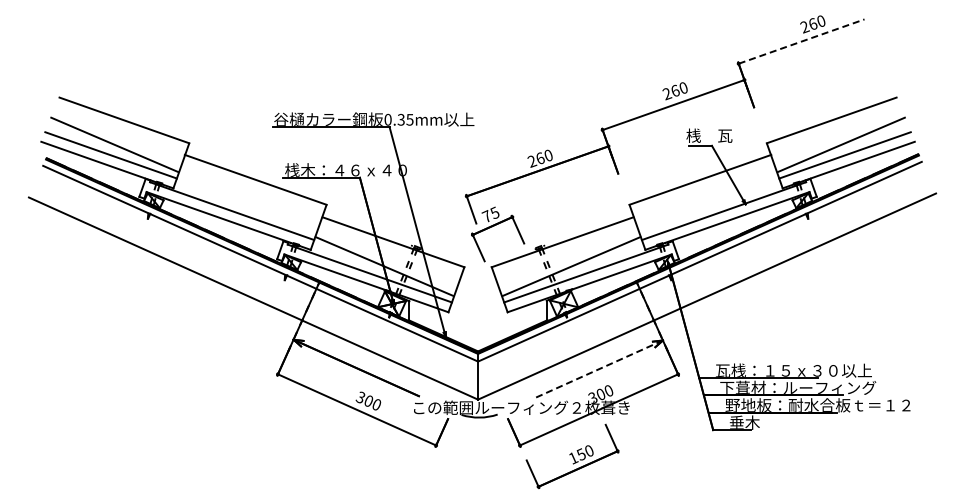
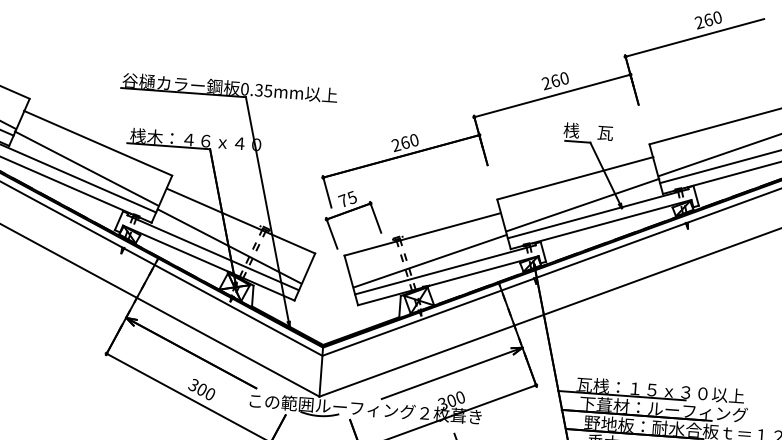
line: (801, 41) -> (694, 37), dashed -> solid
line: (246, 203) -> (86, 167), added
line: (709, 203) -> (583, 204), added
line: (599, 369) -> (452, 373), dashed -> solid

